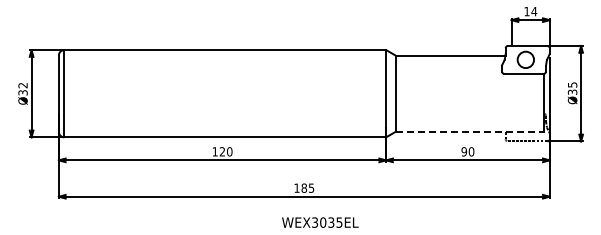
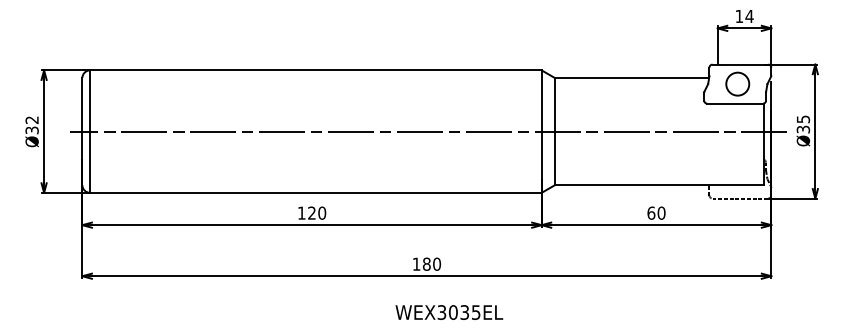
line: (305, 93) -> (428, 131), added
line: (470, 131) -> (660, 184), dashed -> solid
text: (464, 151) -> (651, 212), 90 -> 60
text: (311, 187) -> (436, 263), 185 -> 180

